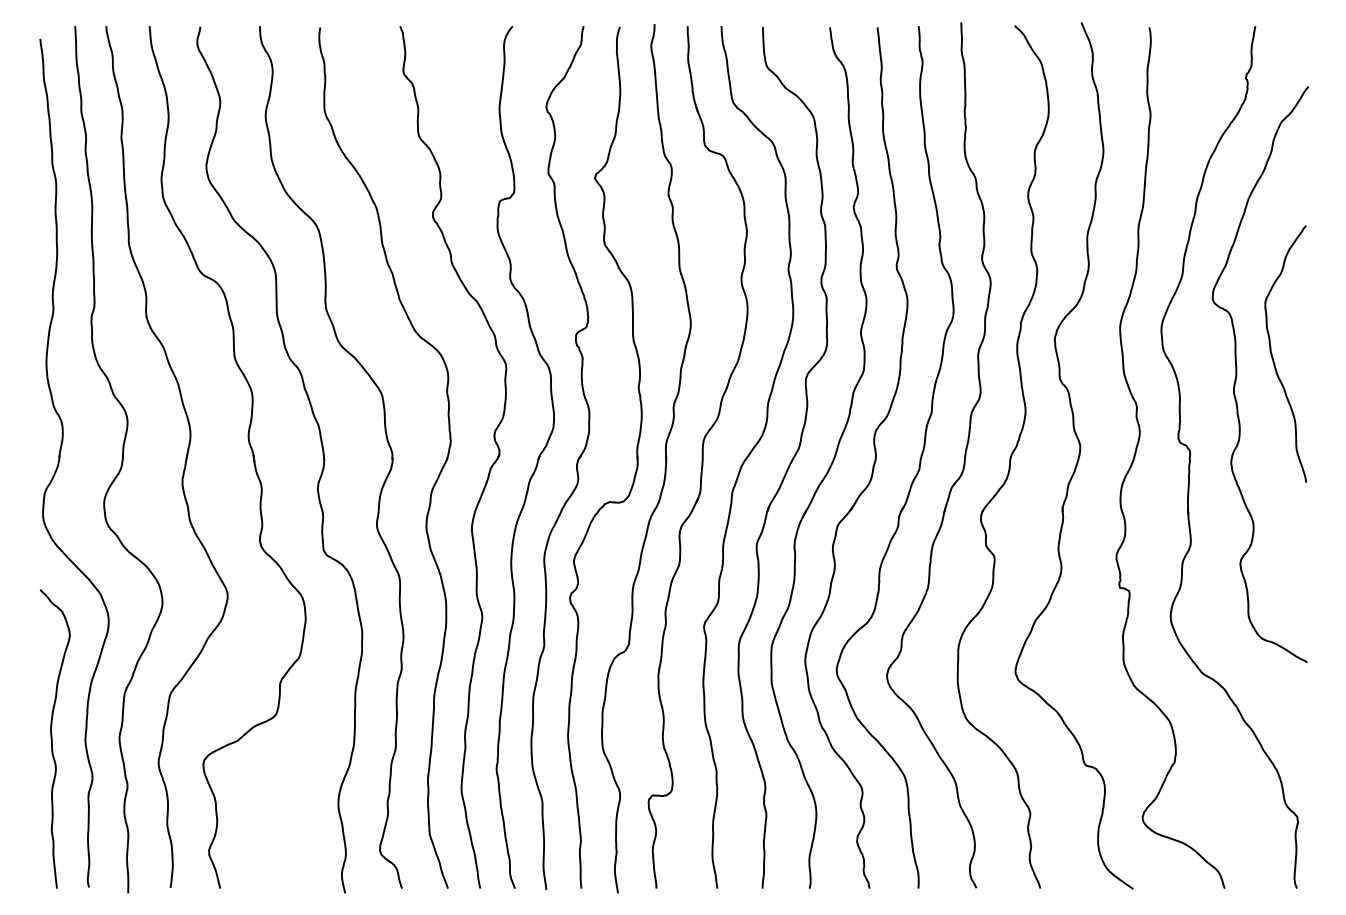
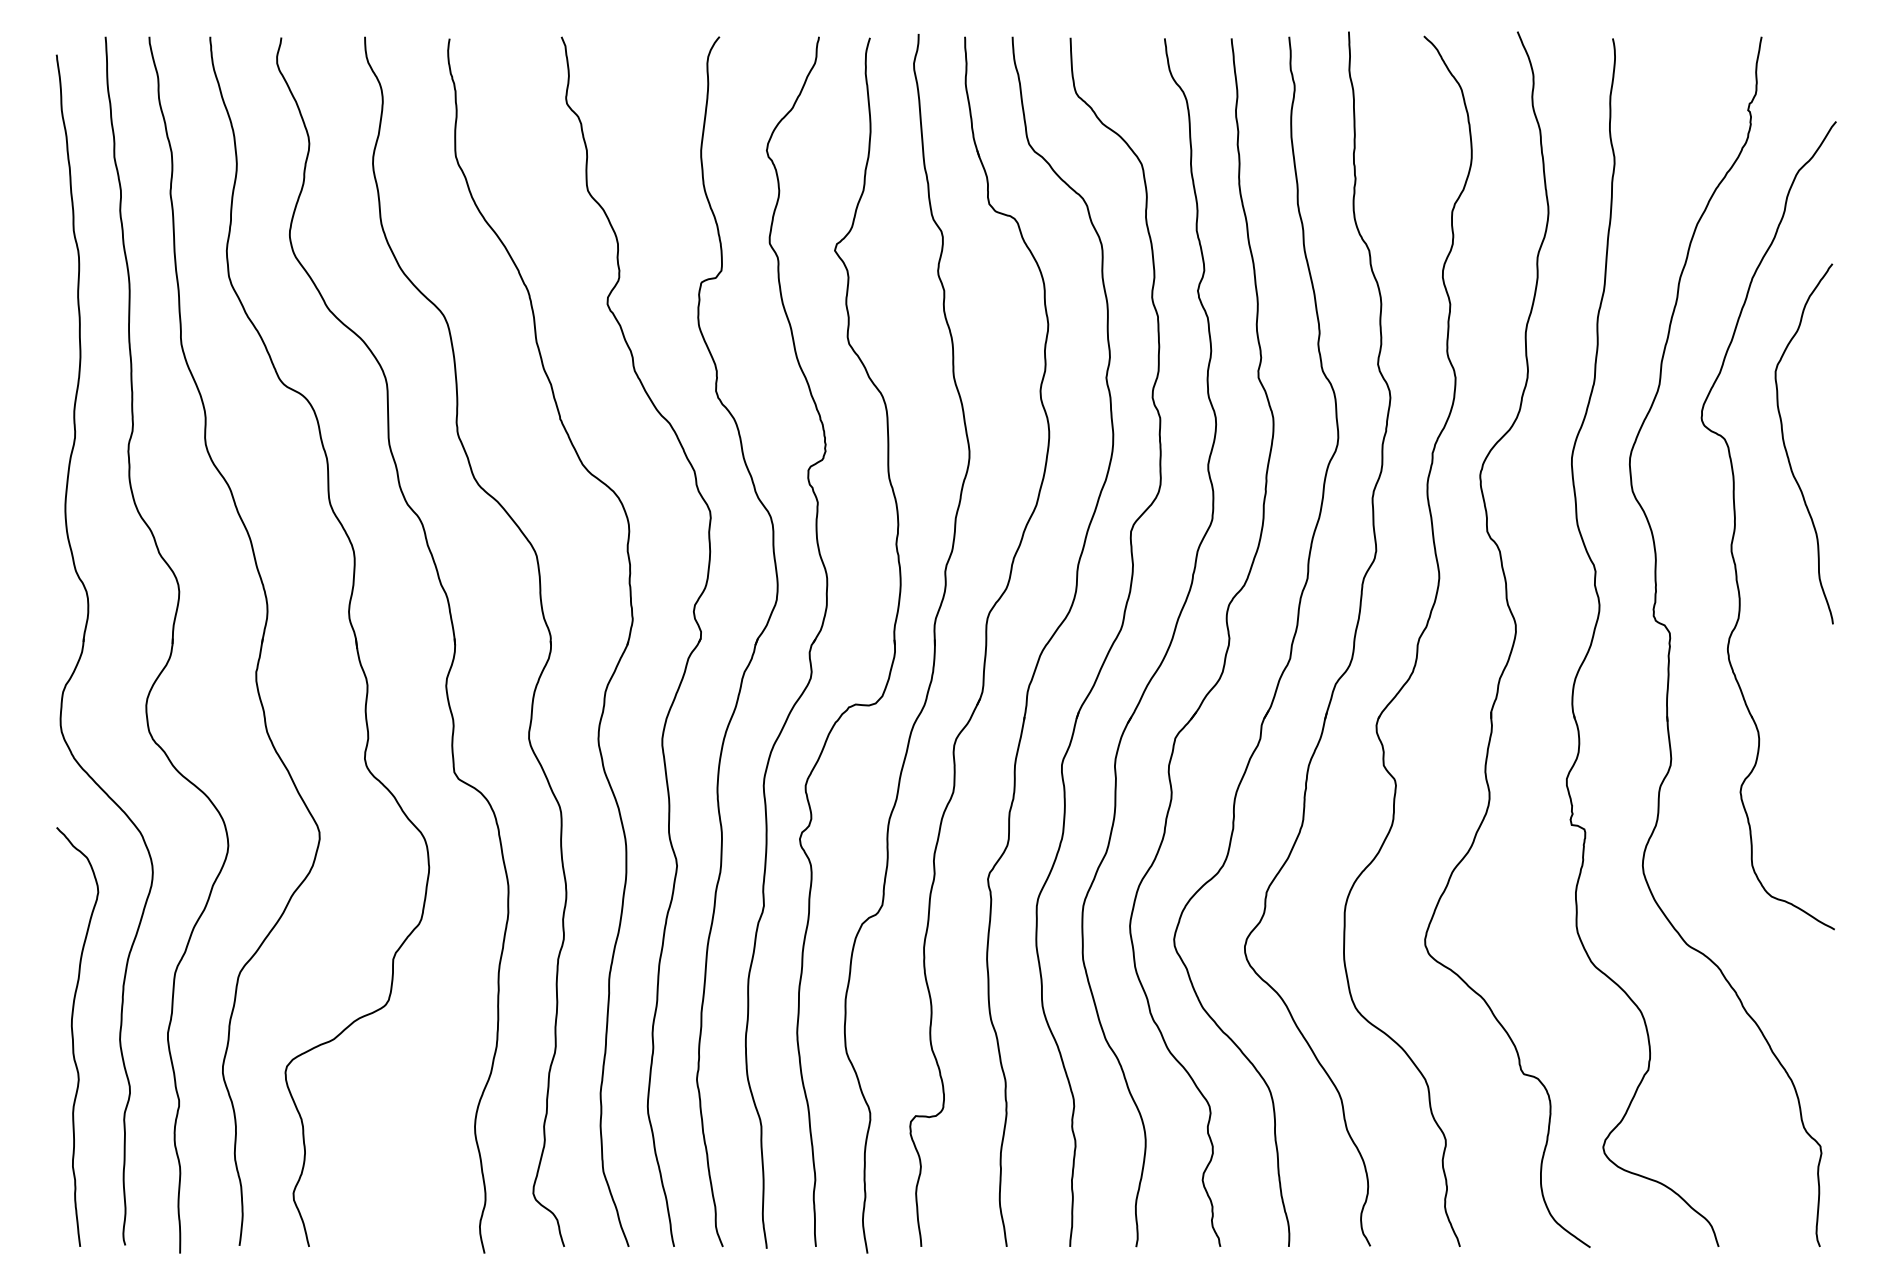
curve: (1273, 357) -> (1786, 448), moved

